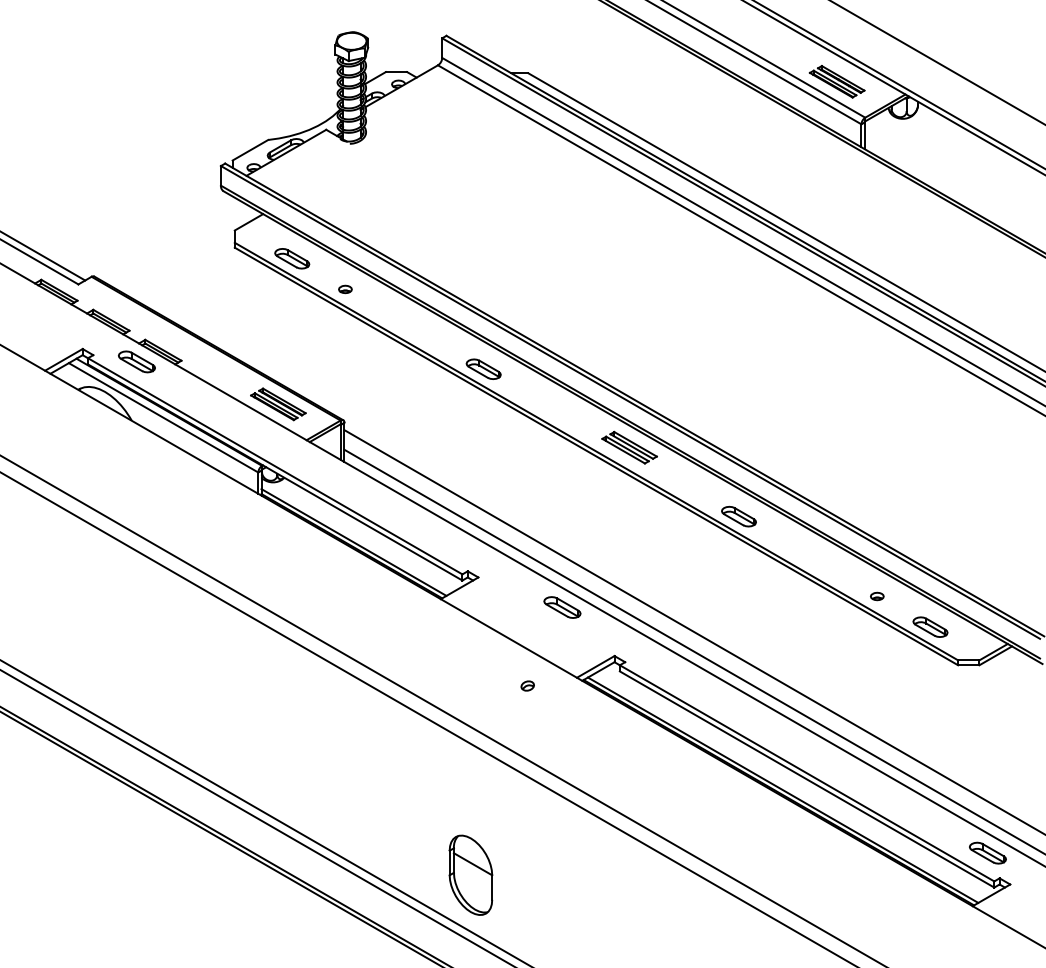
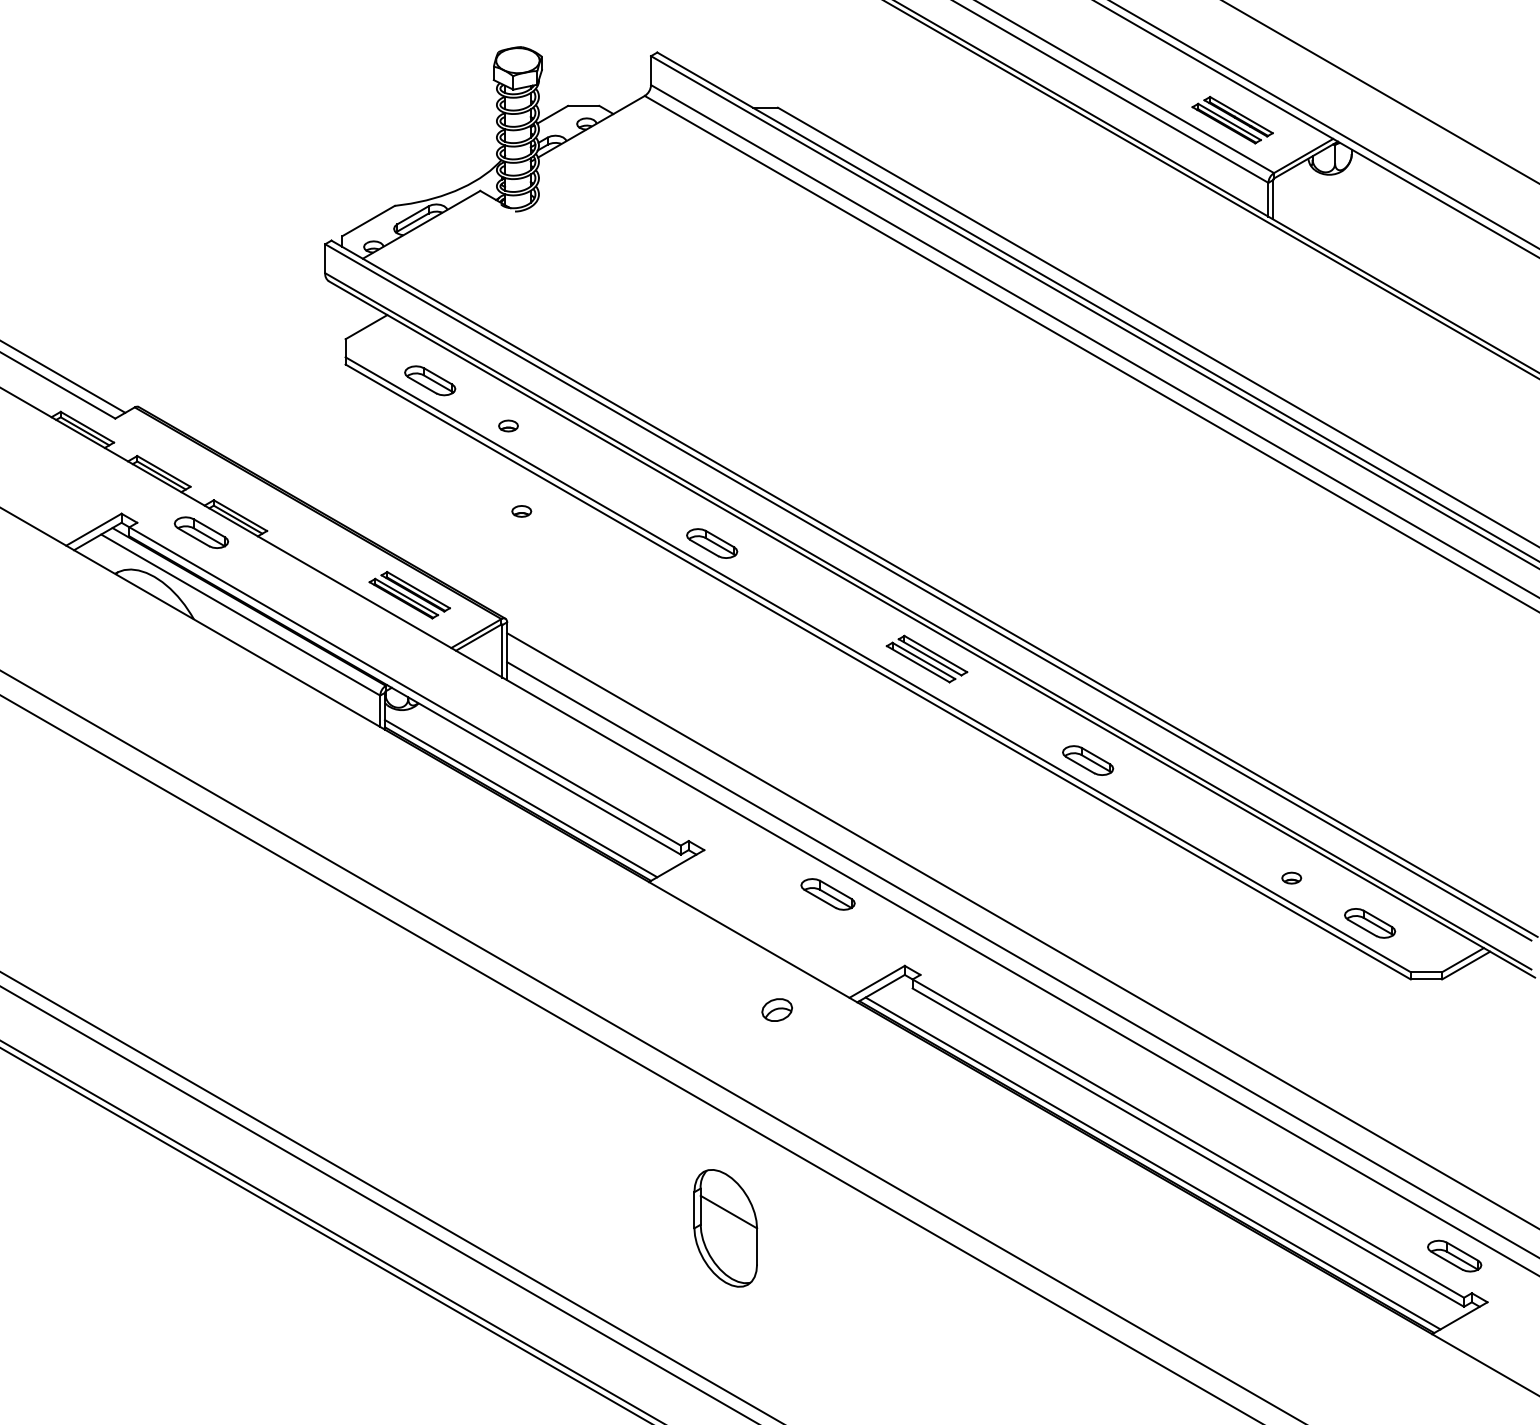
part: (354, 347) -> (521, 511), added
part: (527, 685) -> (776, 1009), size x1.6
part: (470, 874) -> (725, 1227), moved

